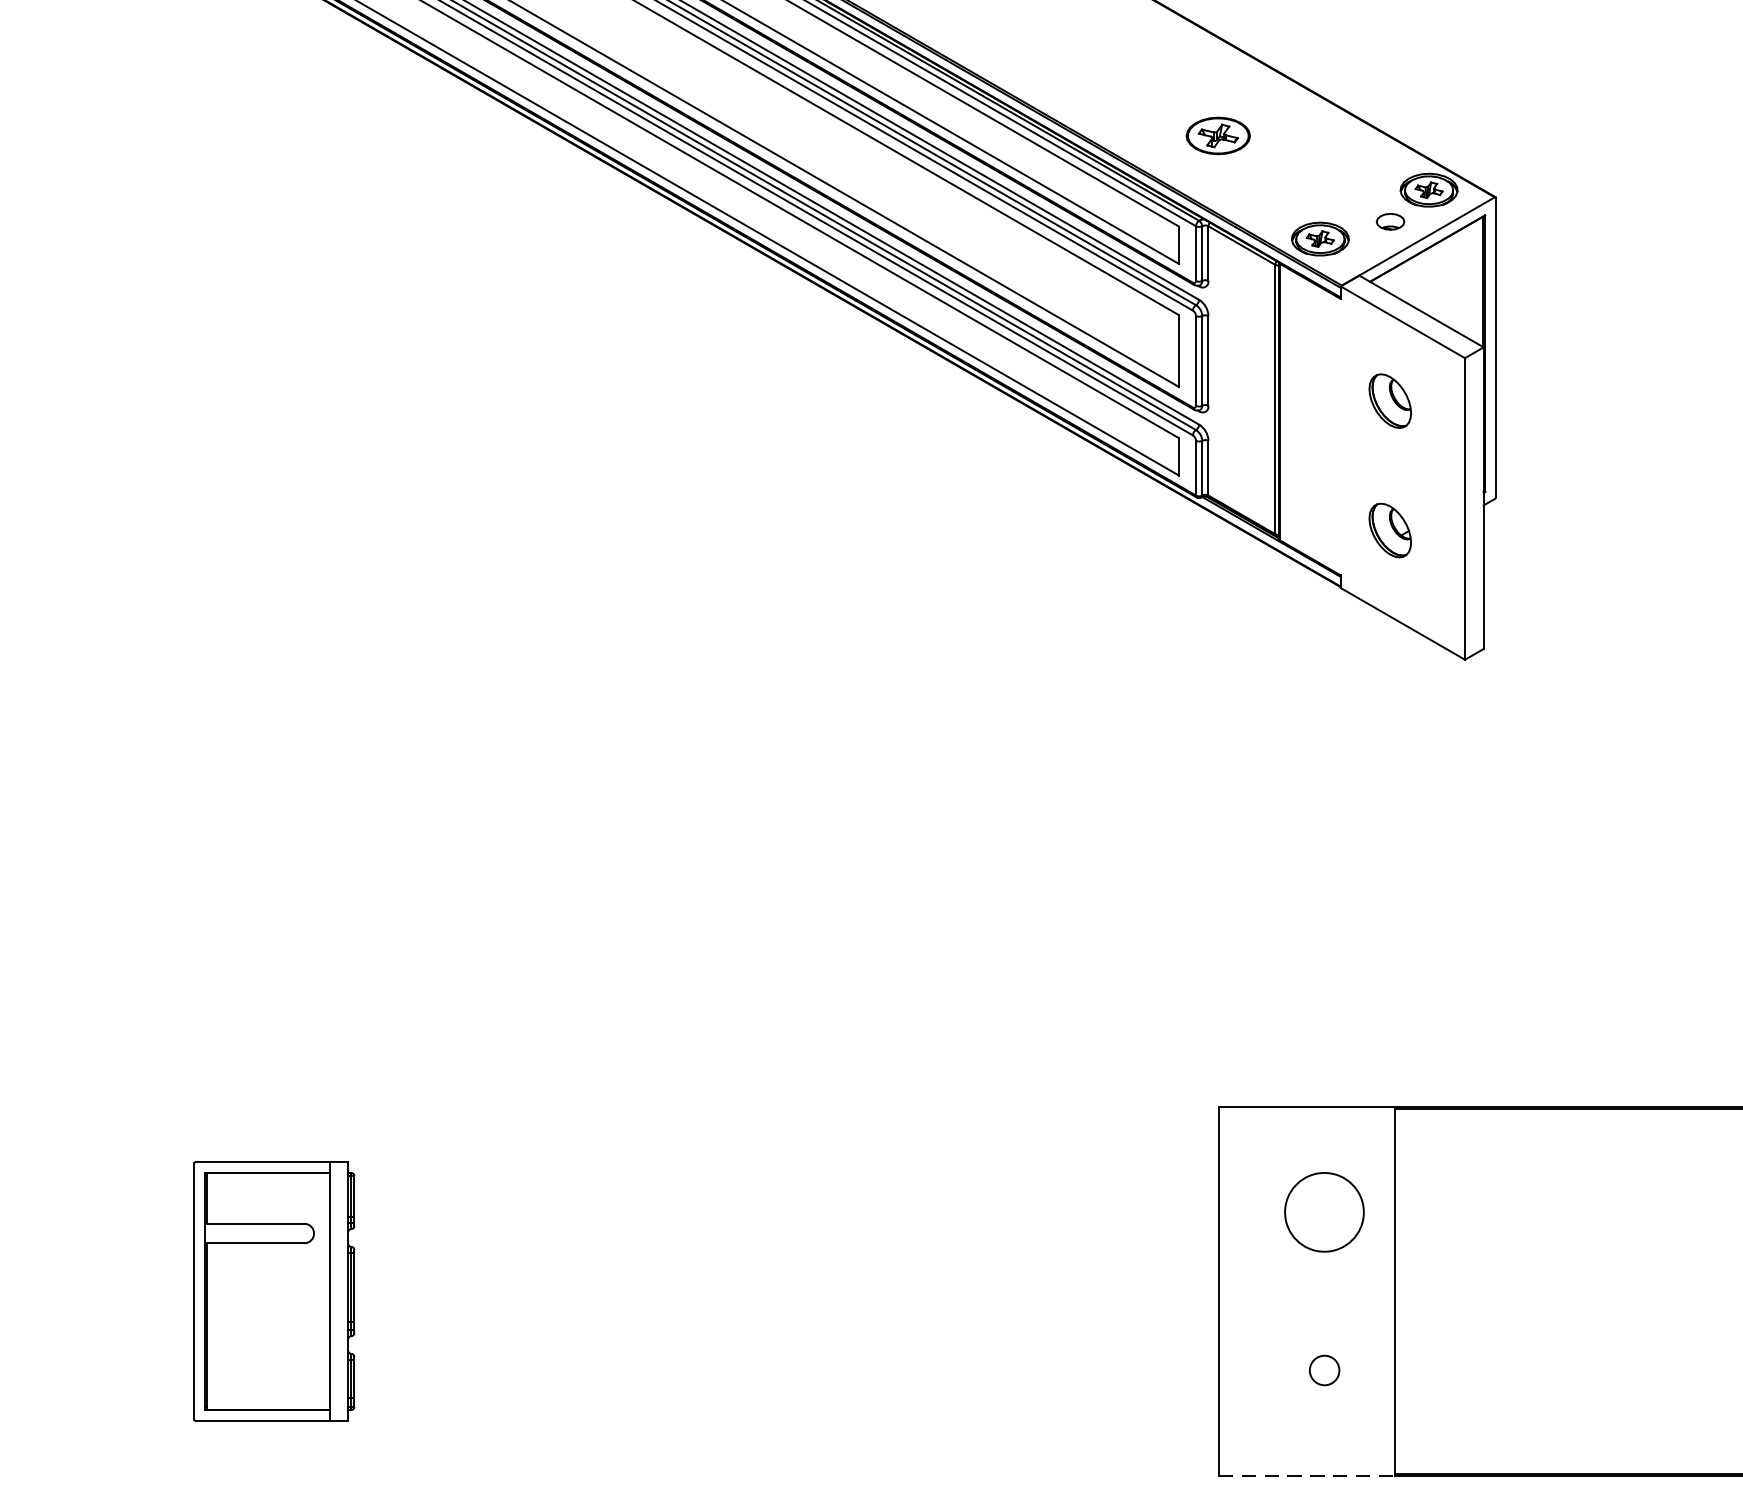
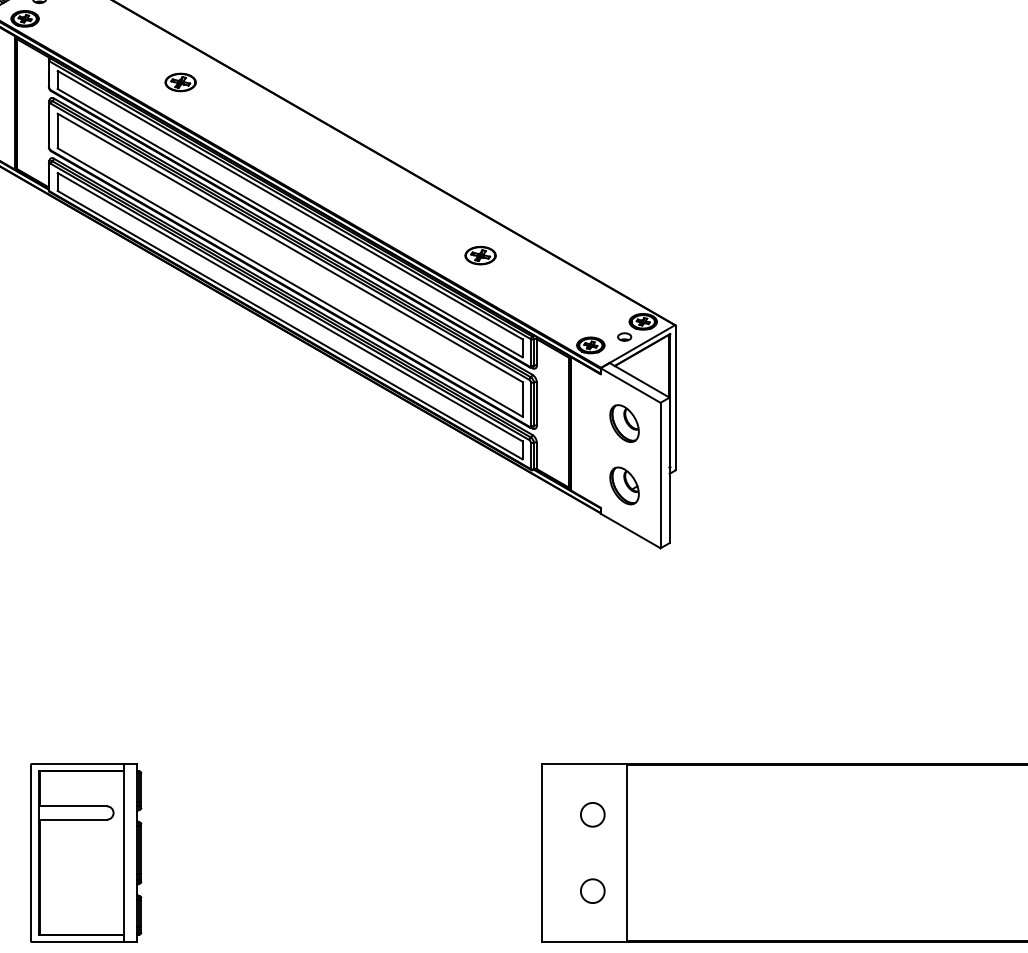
part: (1218, 135) -> (480, 255), moved
part: (1390, 401) -> (624, 423), size x1.43
part: (1390, 529) -> (624, 485), size x1.43
circle: (1323, 1211) -> (592, 814), size x0.62
part: (274, 1290) -> (86, 852), size x1.43
circle: (1323, 1369) -> (592, 890), size x1.67
line: (1307, 1477) -> (584, 942), dashed -> solid

